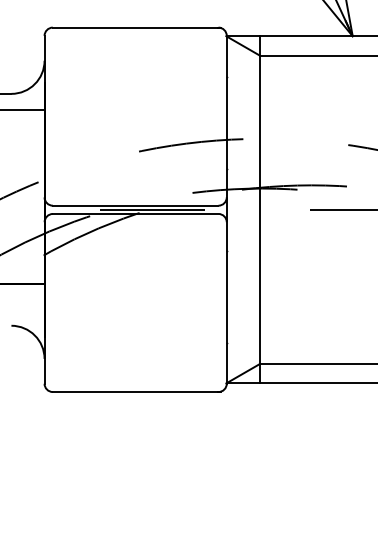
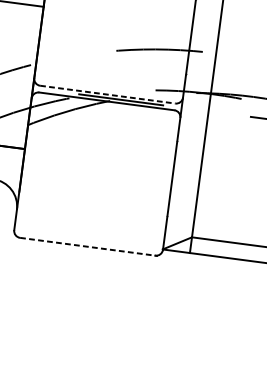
line: (135, 205) -> (107, 94), solid -> dashed
line: (135, 392) -> (87, 247), solid -> dashed

